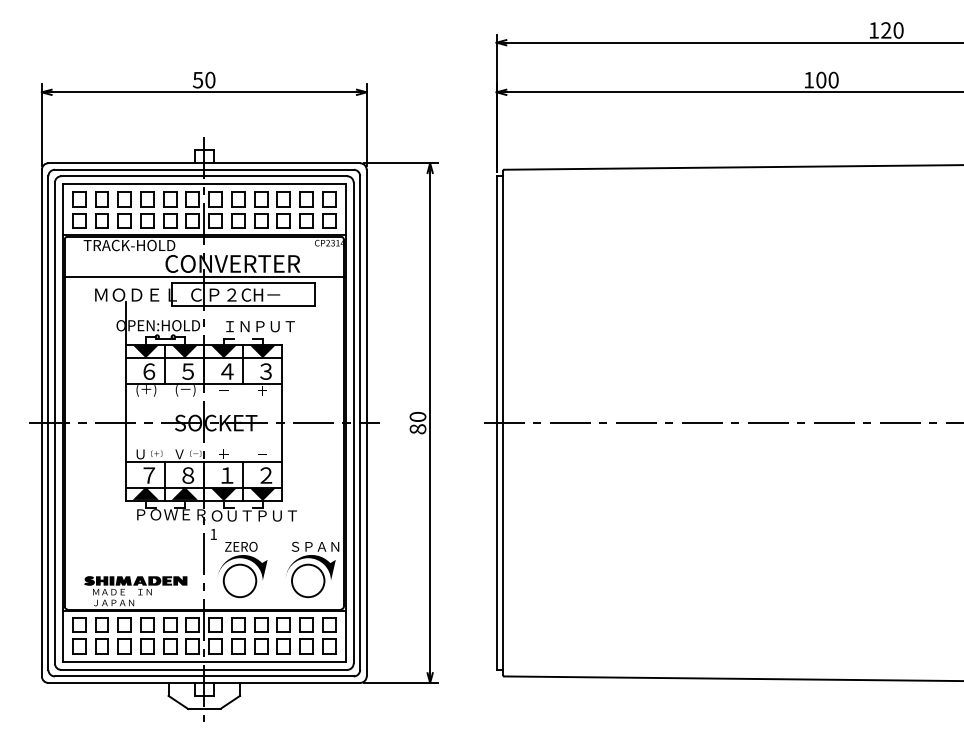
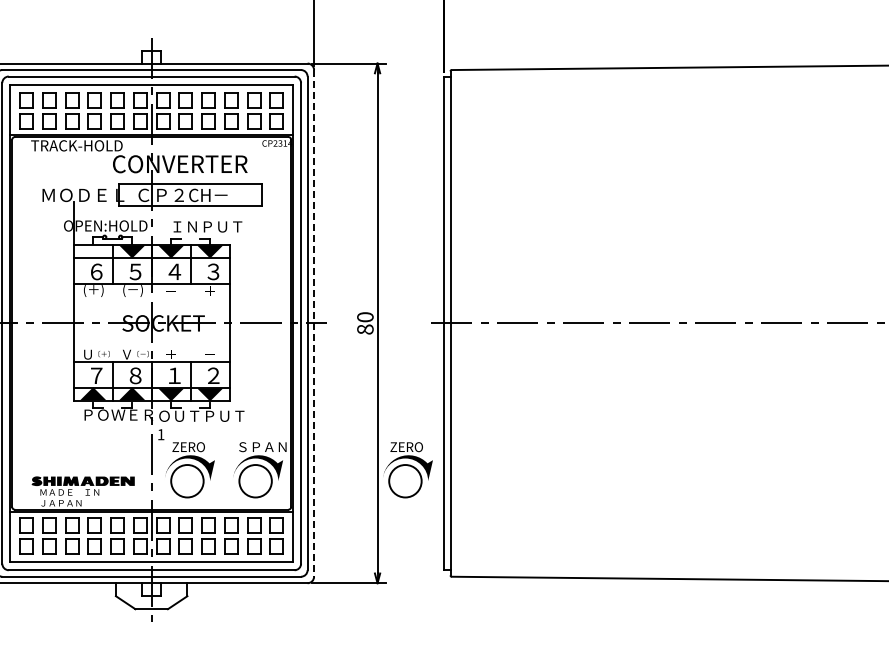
line: (203, 276) -> (150, 176), removed
fill: (145, 351) -> (92, 251), removed
line: (366, 423) -> (313, 323), solid -> dashed
part: (460, 569) -> (407, 469), added

